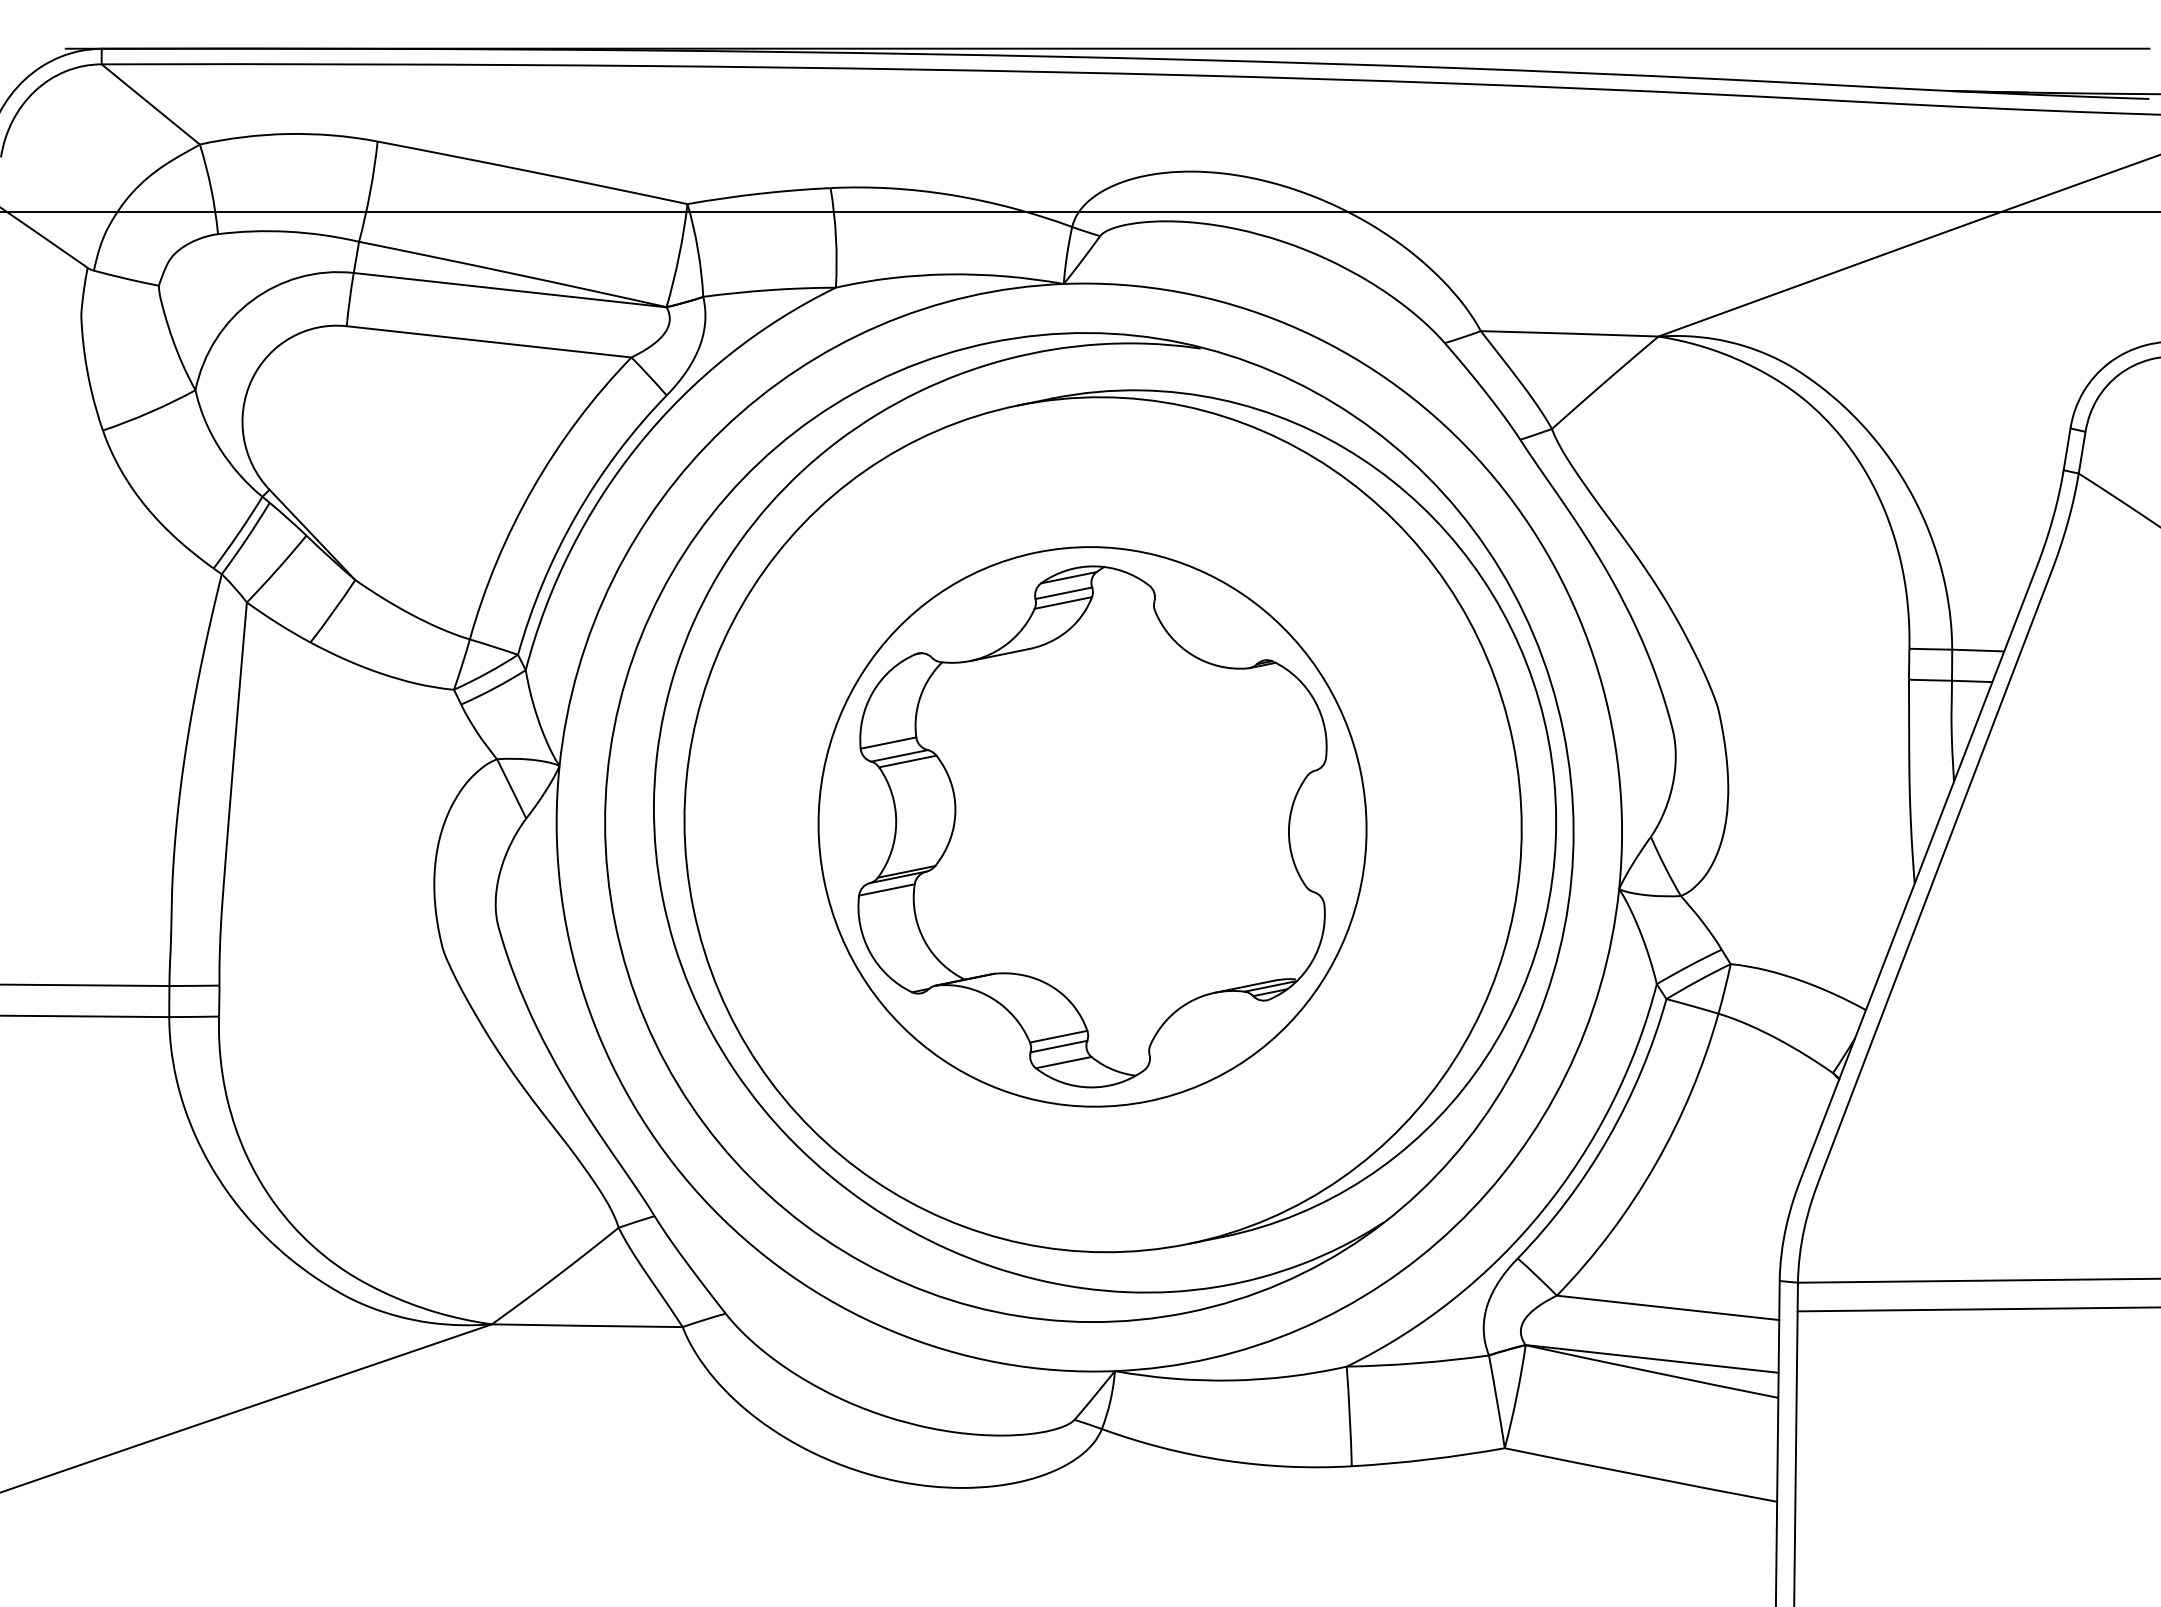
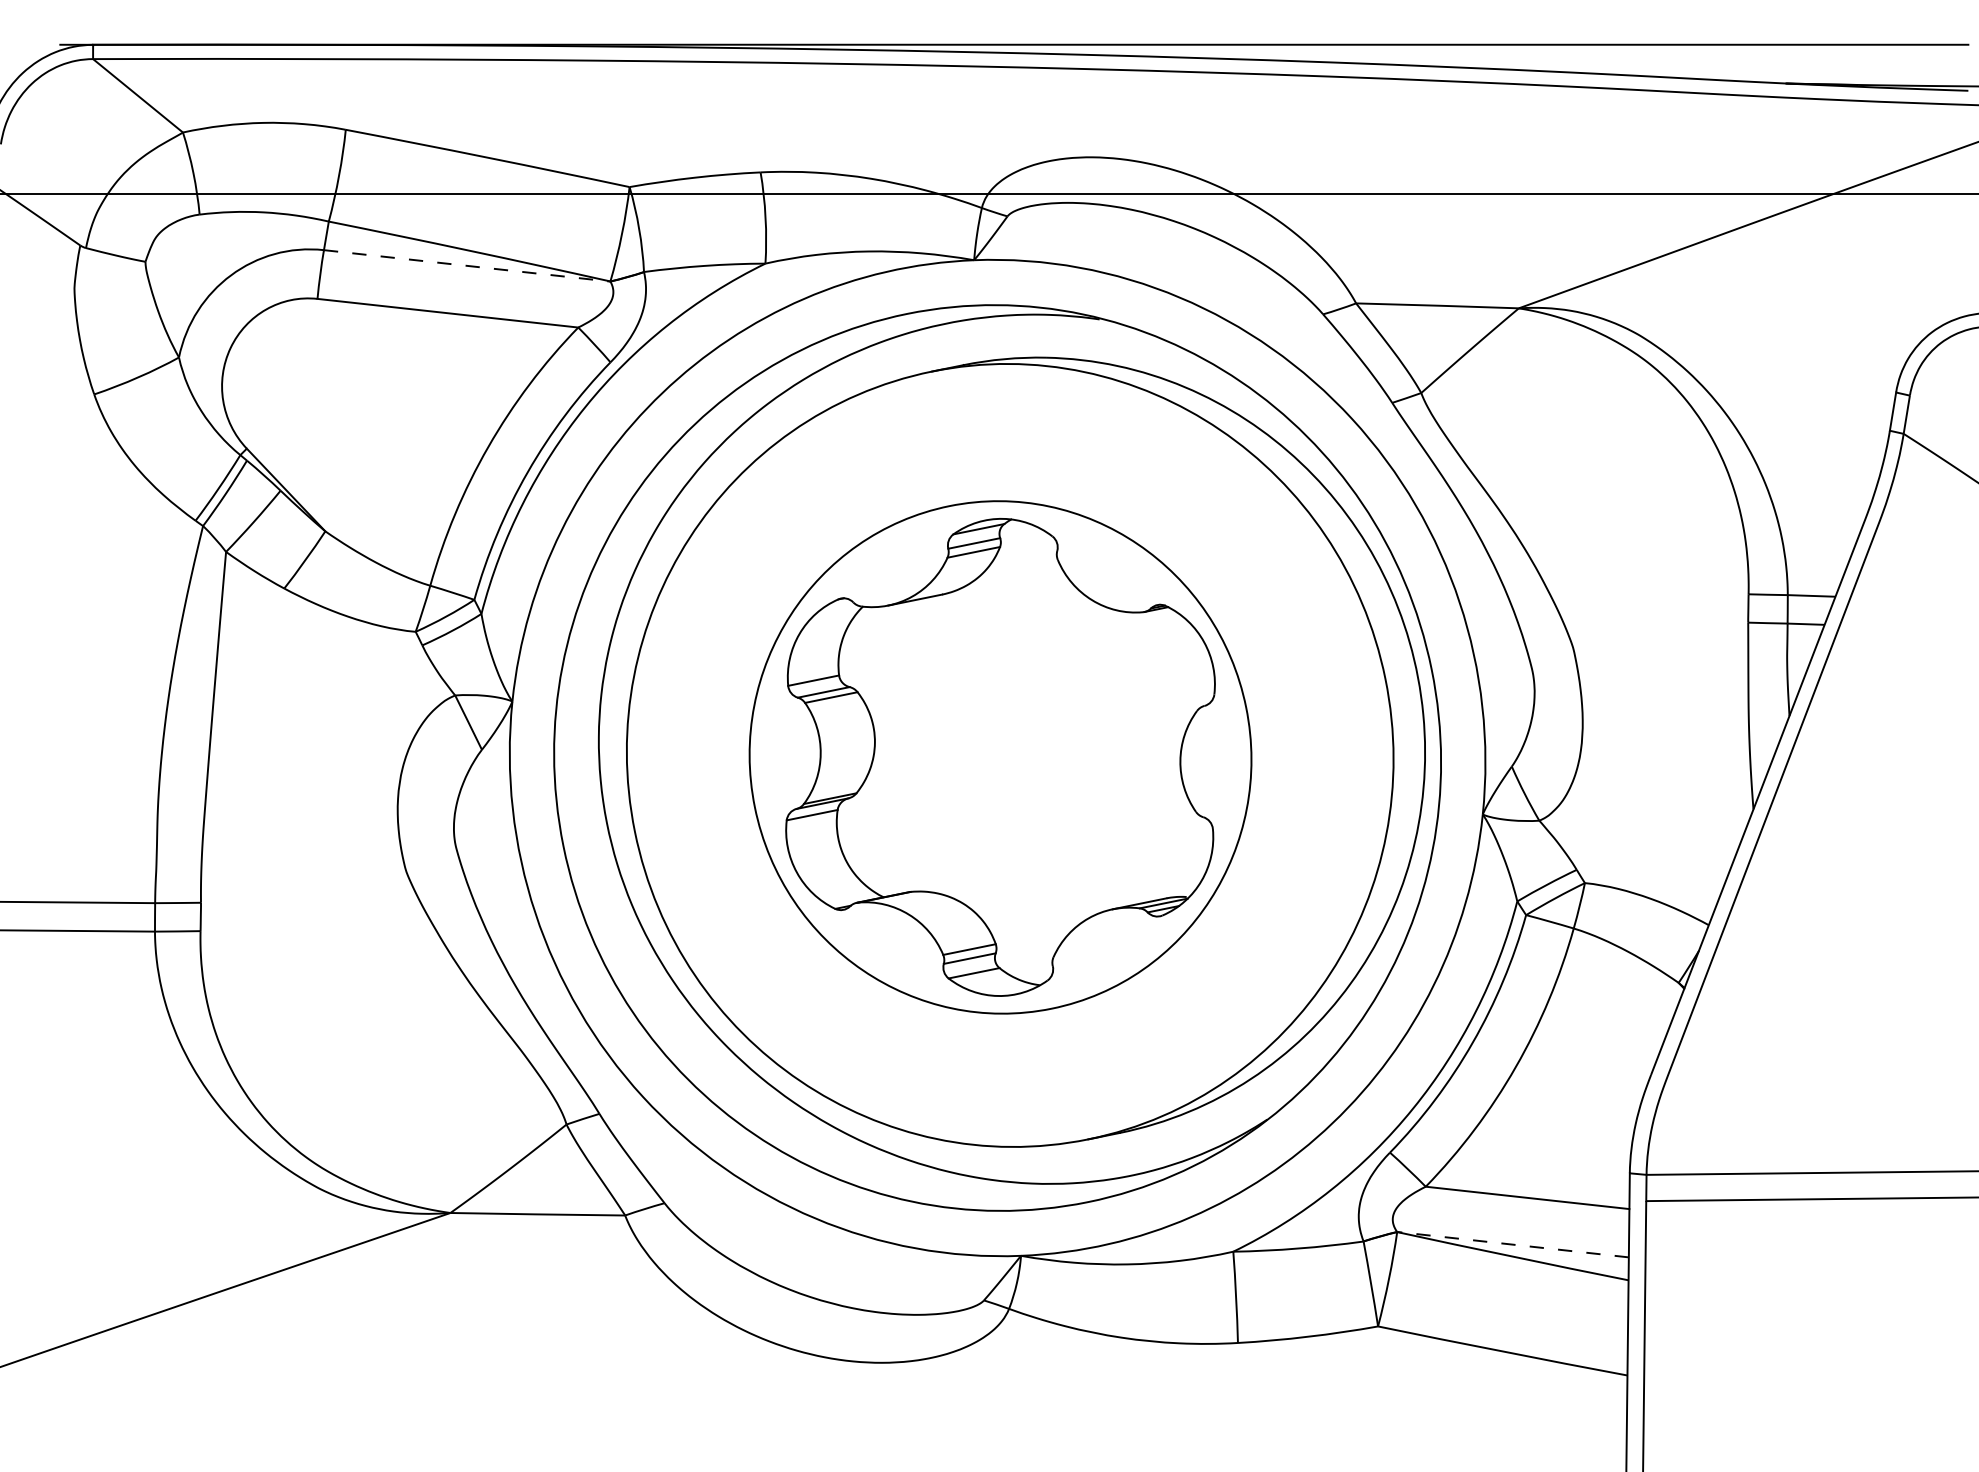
line: (510, 290) -> (467, 266), solid -> dashed
line: (1651, 1358) -> (1512, 1244), solid -> dashed

